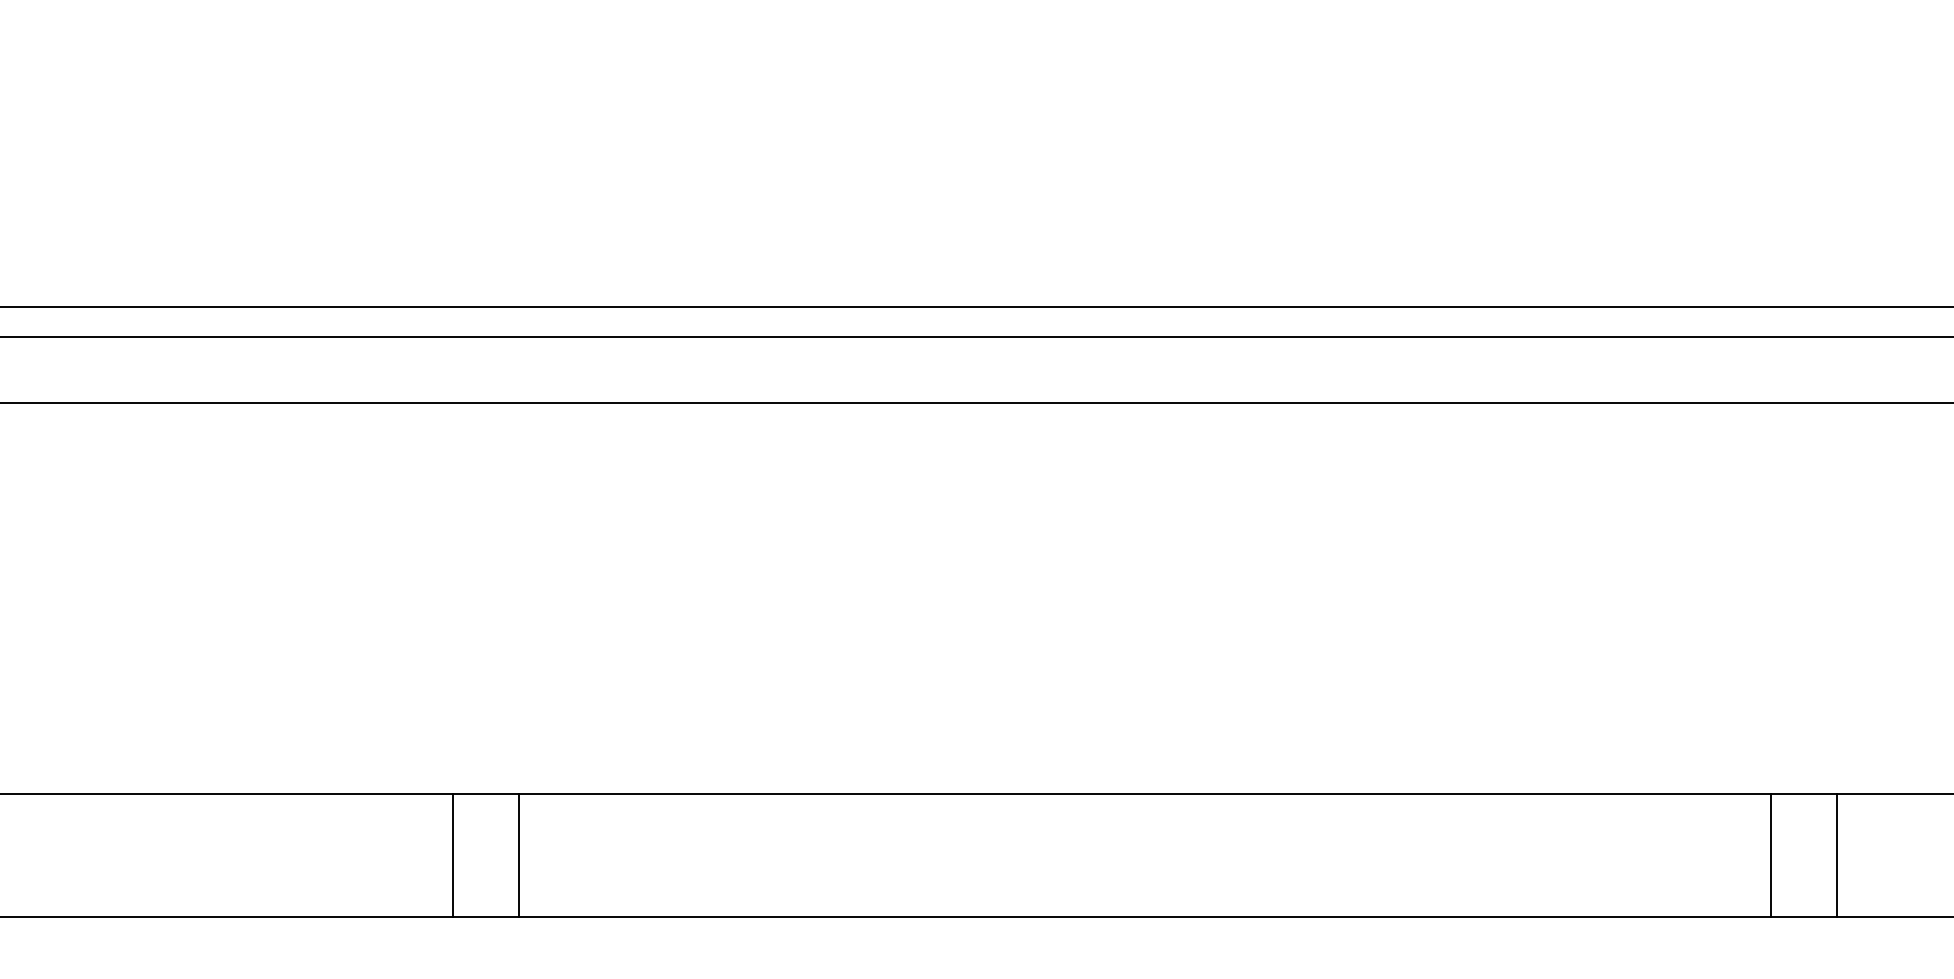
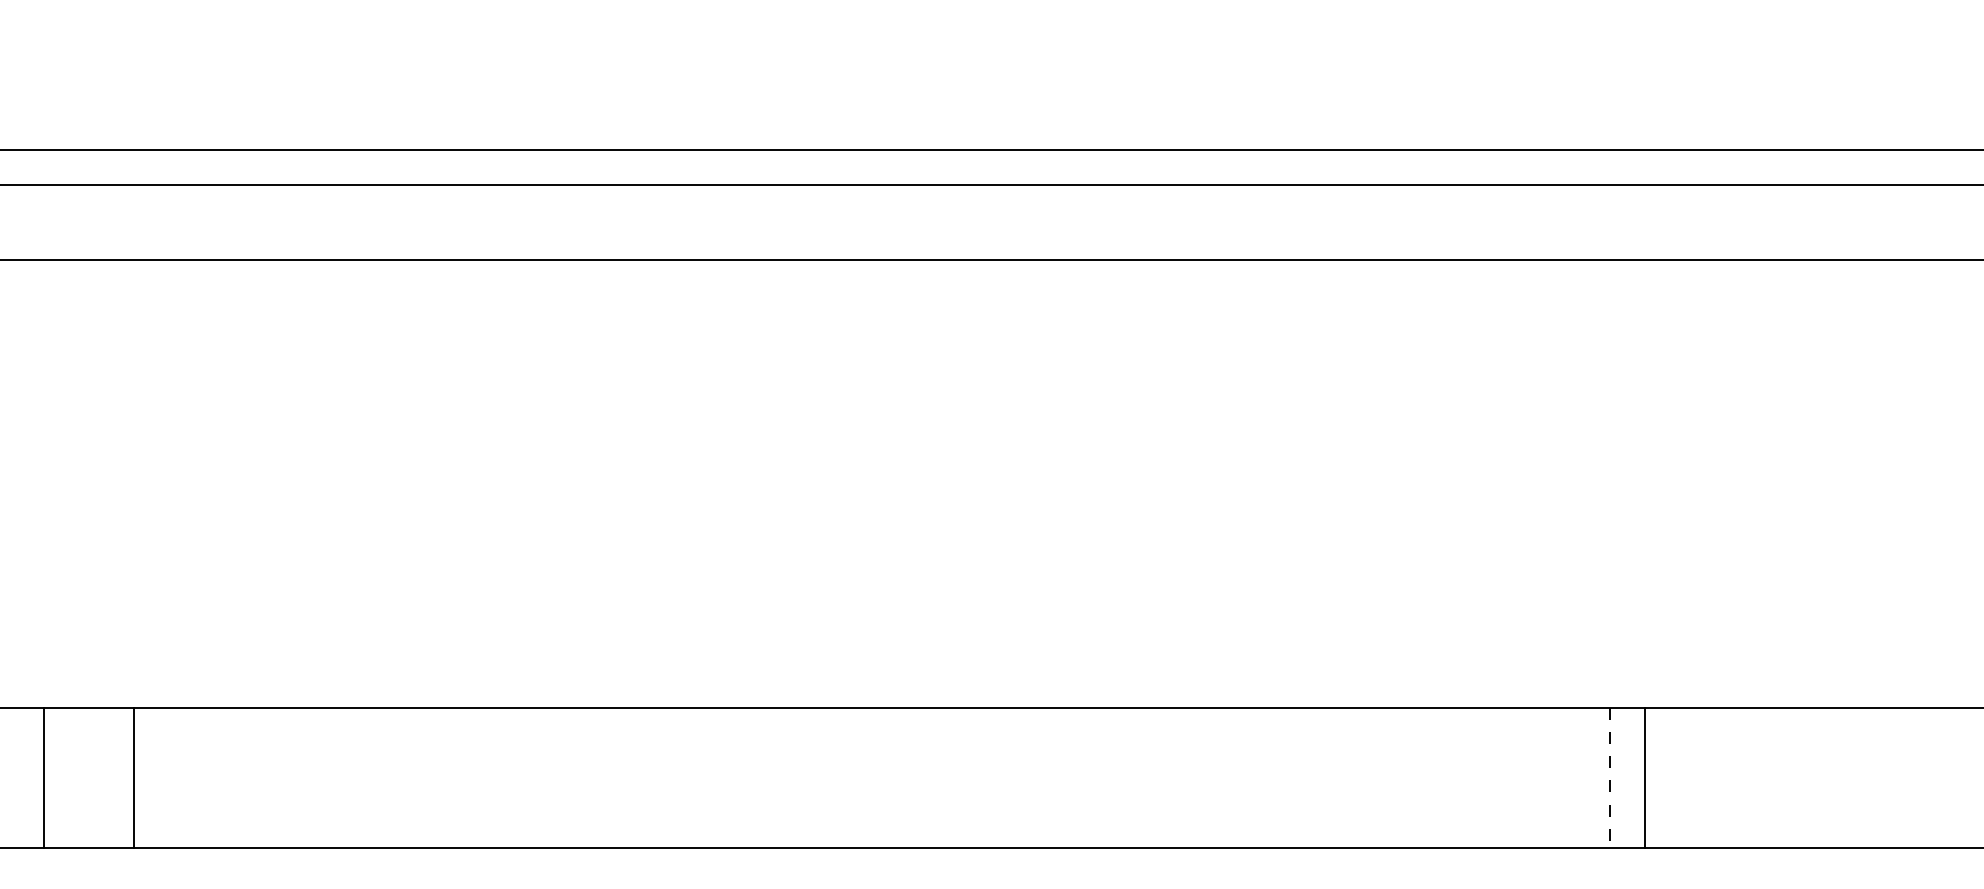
line: (453, 855) -> (43, 777), moved
line: (519, 855) -> (134, 777), moved
line: (1837, 855) -> (1645, 777), moved
line: (1771, 856) -> (1610, 778), solid -> dashed

